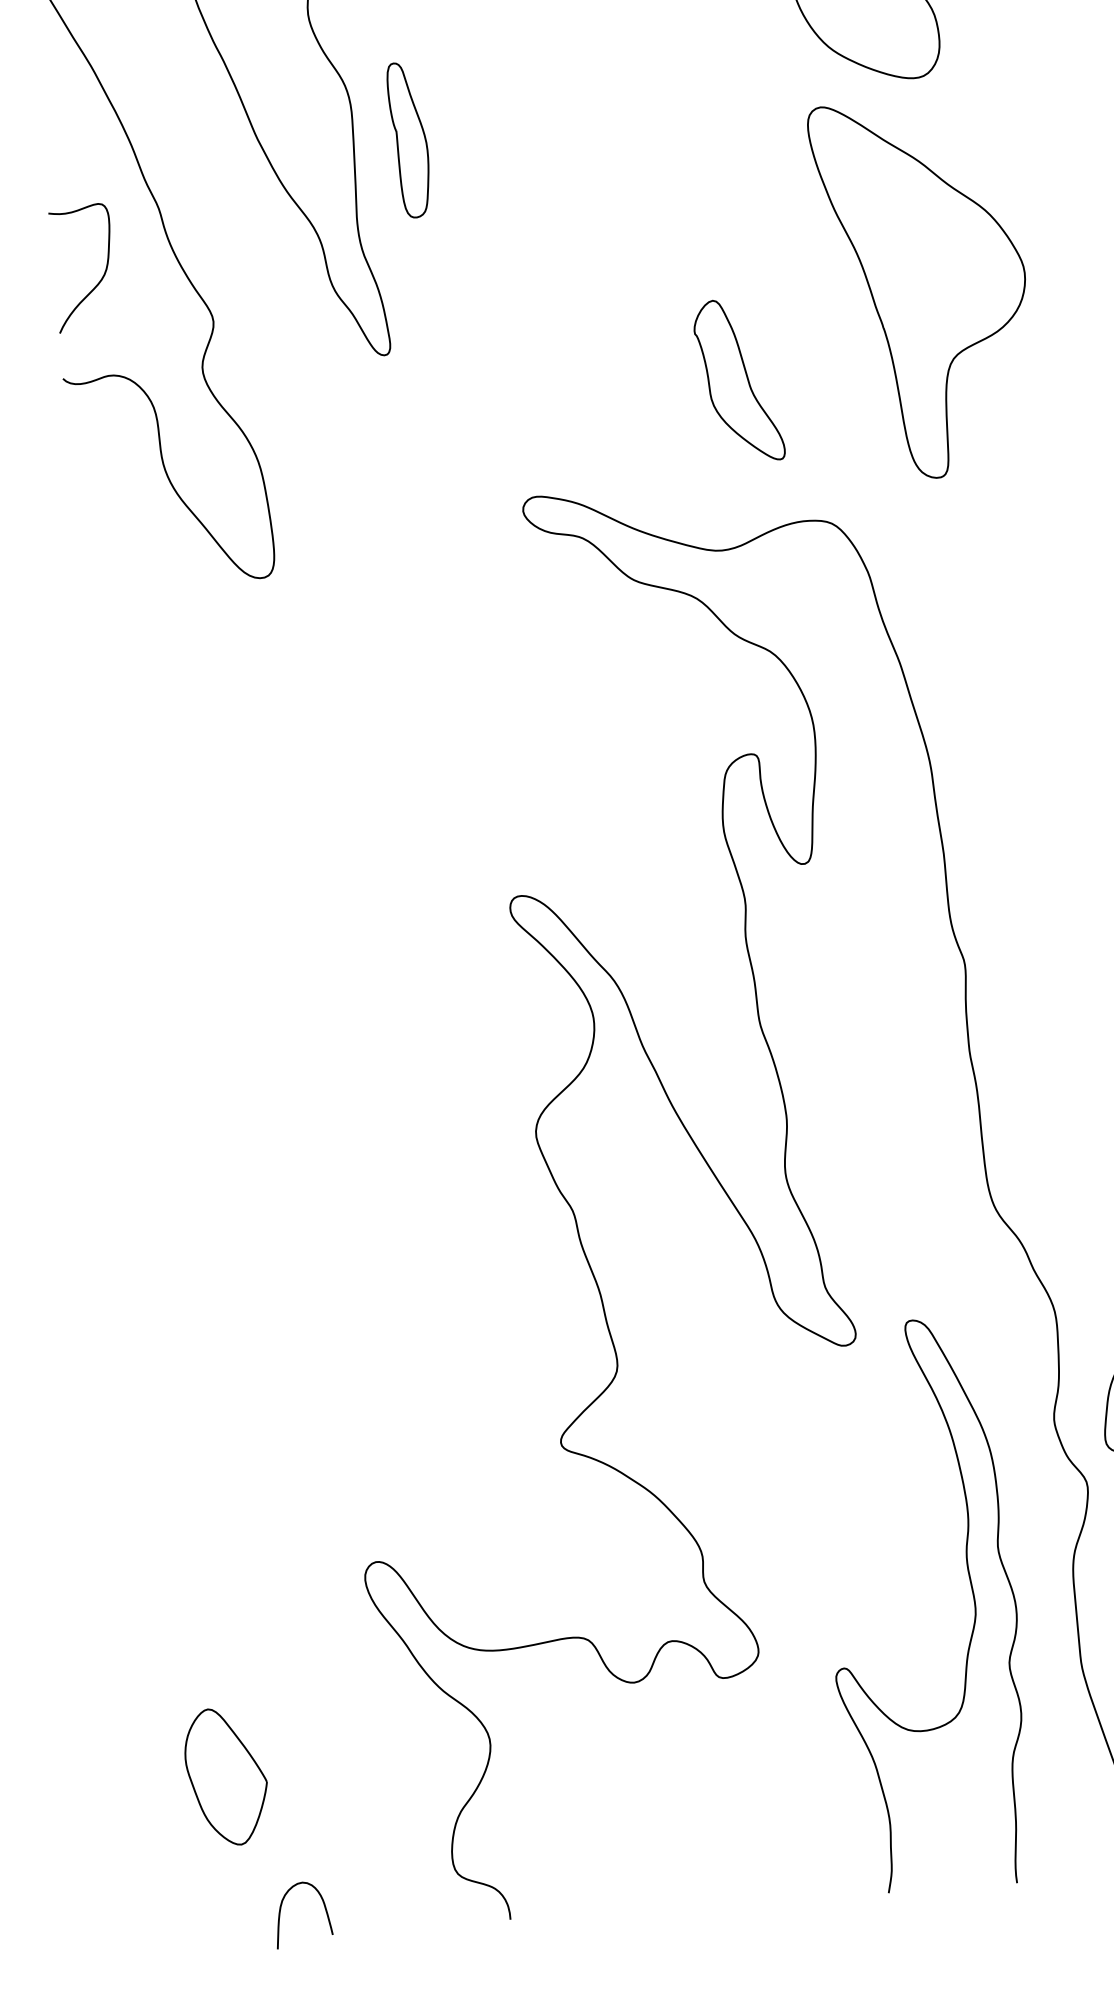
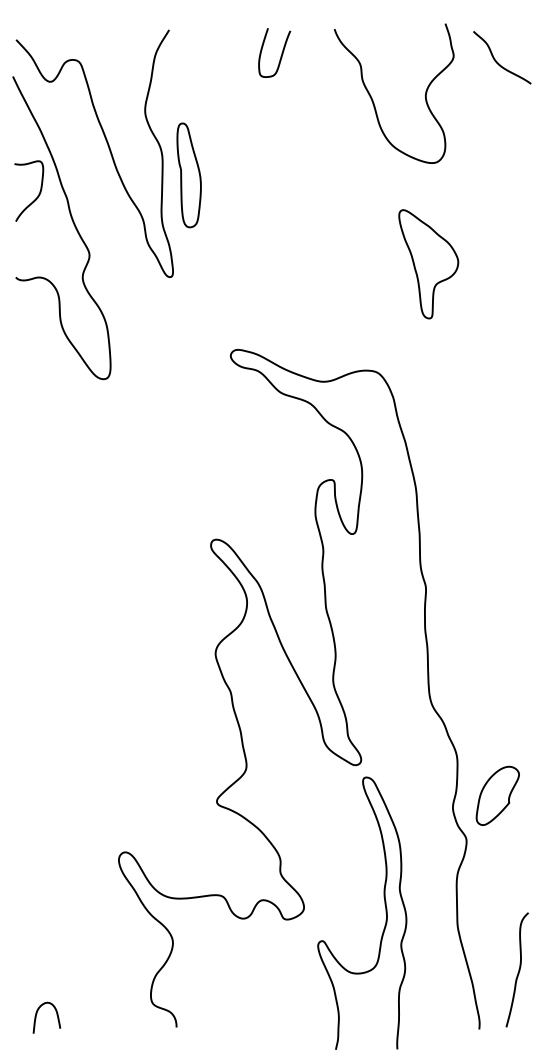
part: (407, 140) -> (188, 175), size x1.4
curve: (101, 275) -> (37, 195), moved
part: (921, 290) -> (428, 264), size x0.6
part: (737, 381) -> (337, 301), removed
curve: (971, 1599) -> (385, 912), moved
part: (225, 1776) -> (45, 949), removed
curve: (283, 1908) -> (37, 1014), moved

